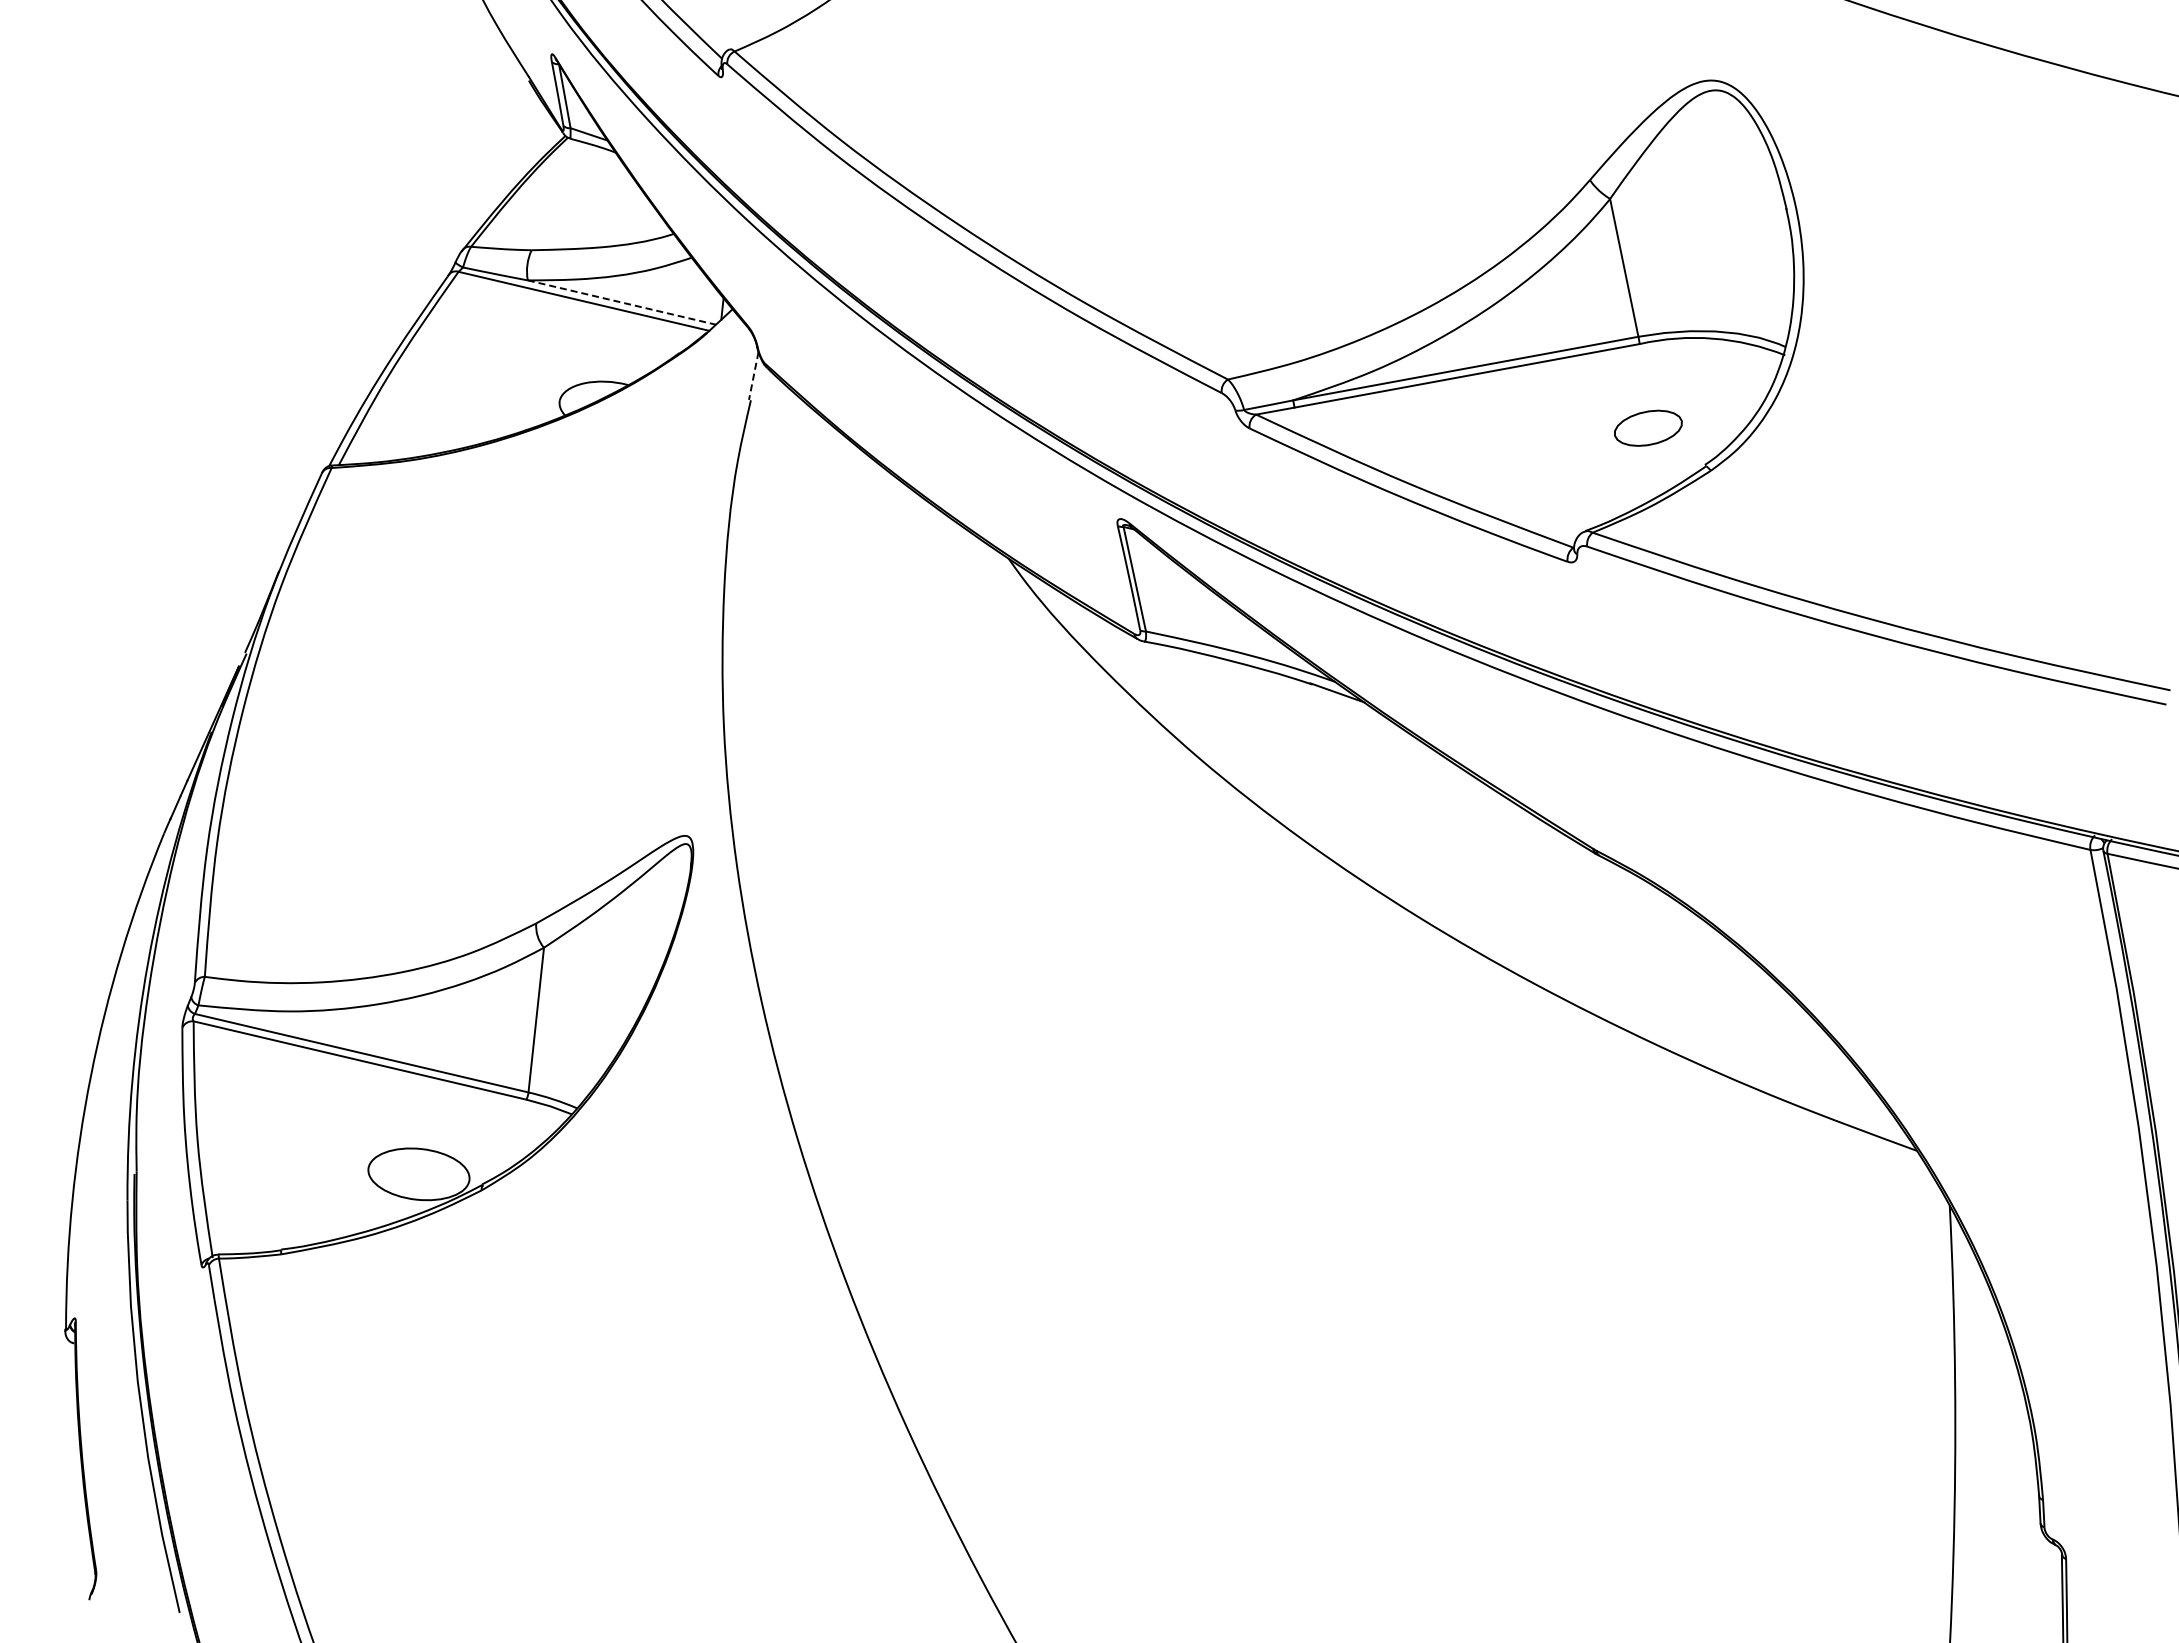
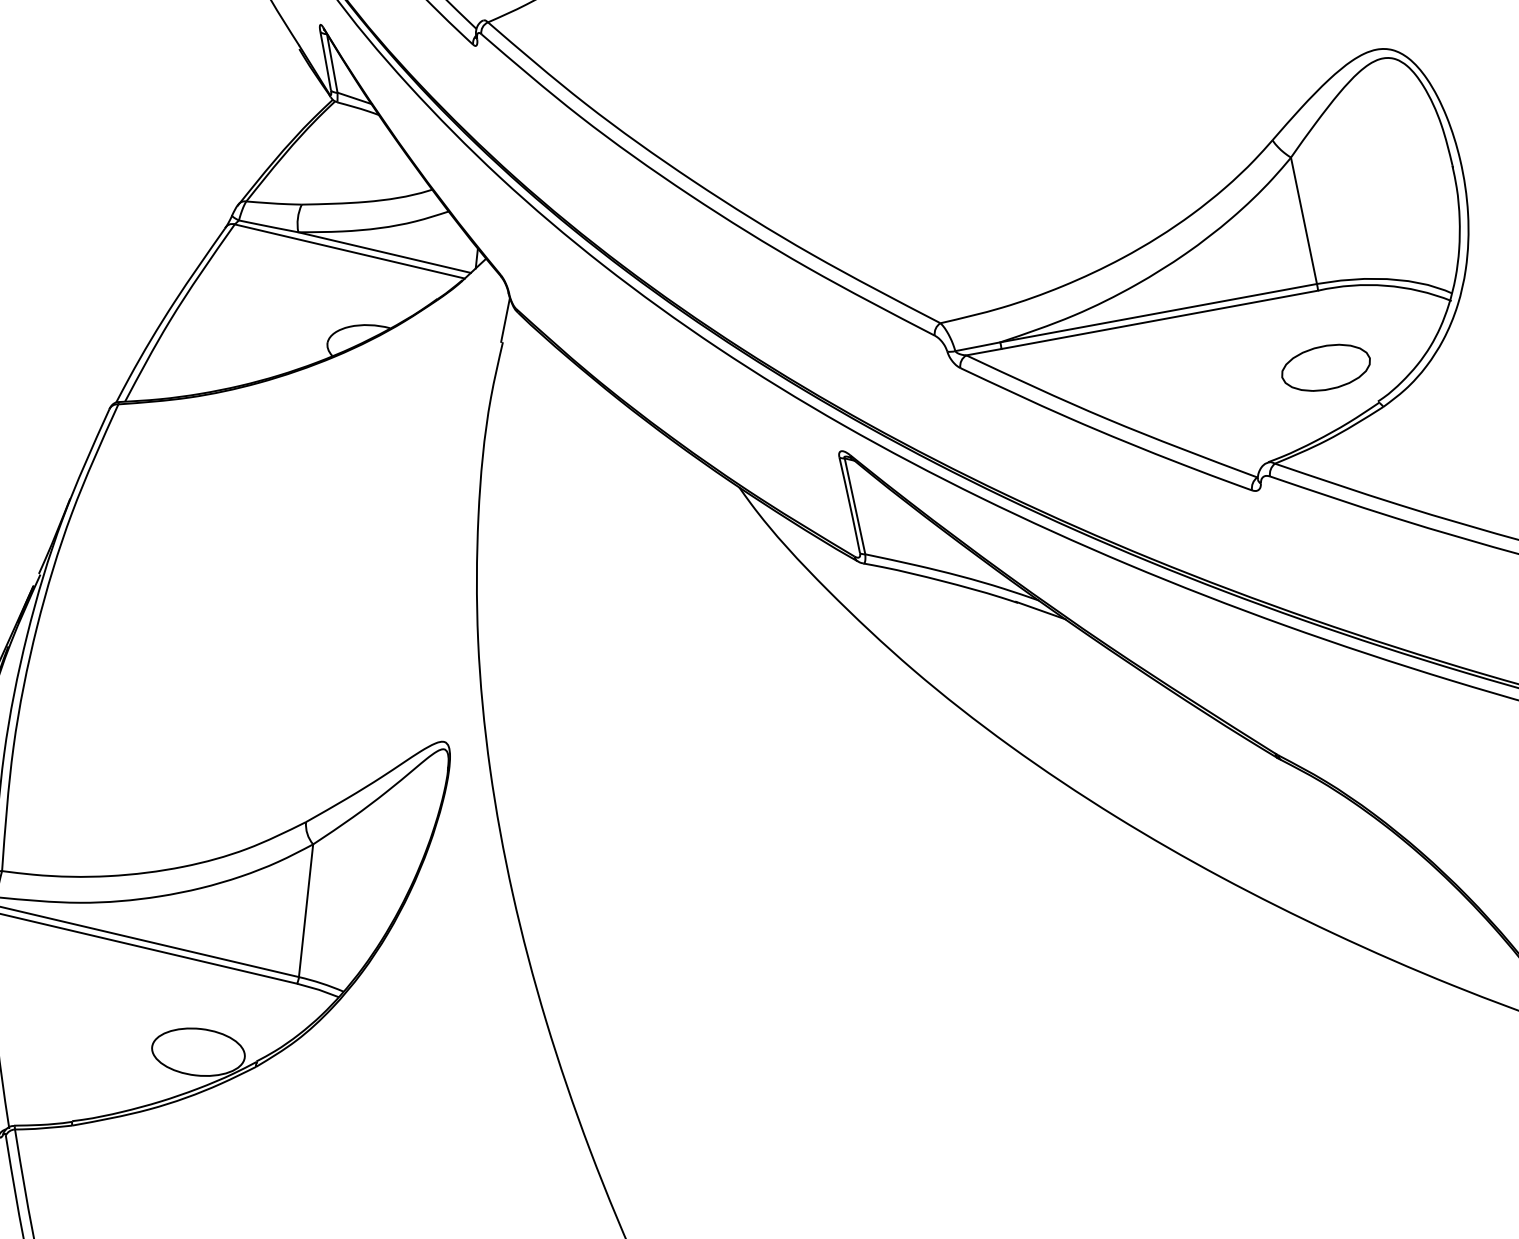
line: (621, 302) -> (384, 252), dashed -> solid
line: (753, 376) -> (505, 320), dashed -> solid
part: (1648, 428) -> (1326, 368), size x1.43

